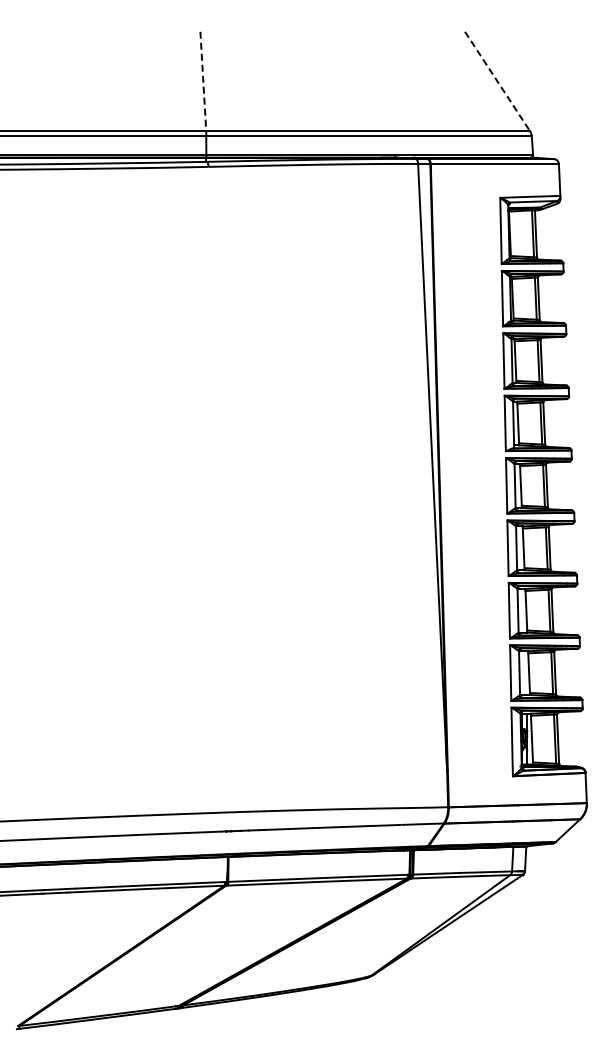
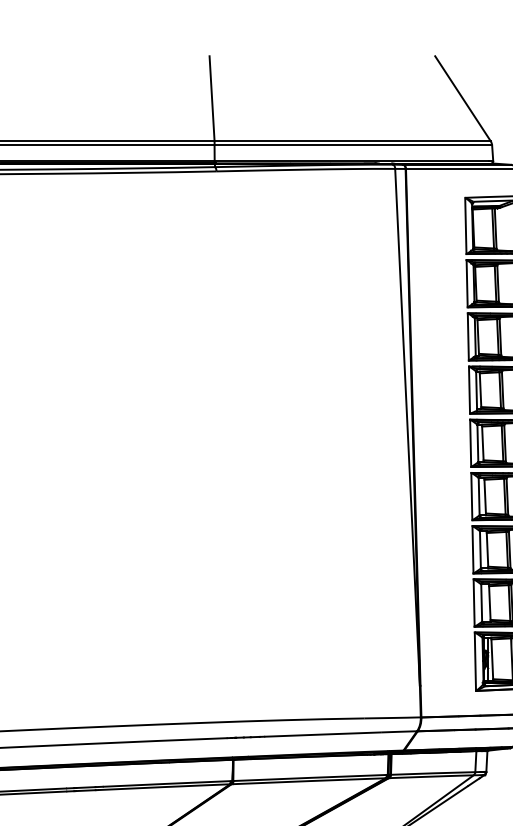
line: (203, 81) -> (212, 98), dashed -> solid
line: (497, 82) -> (462, 99), dashed -> solid

